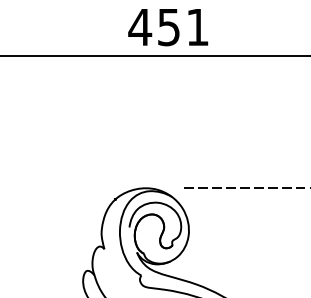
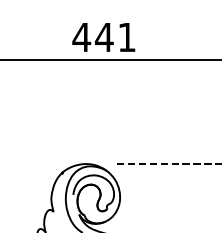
text: (168, 27) -> (104, 37), 451 -> 441

